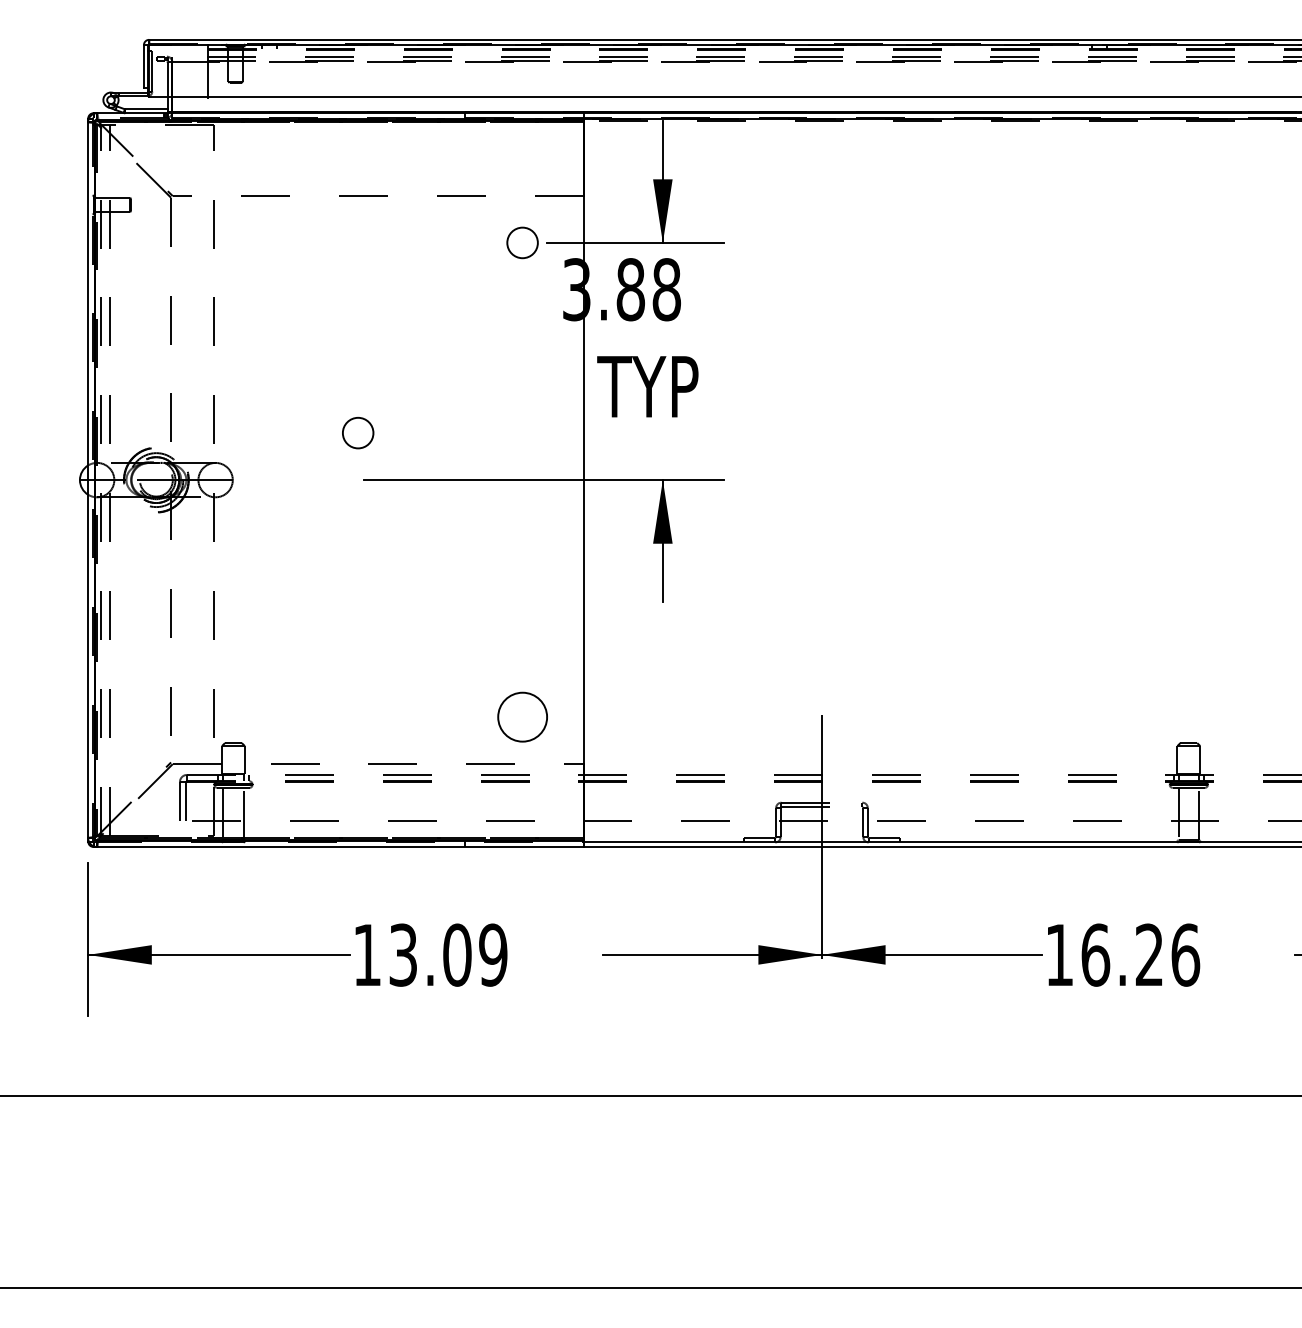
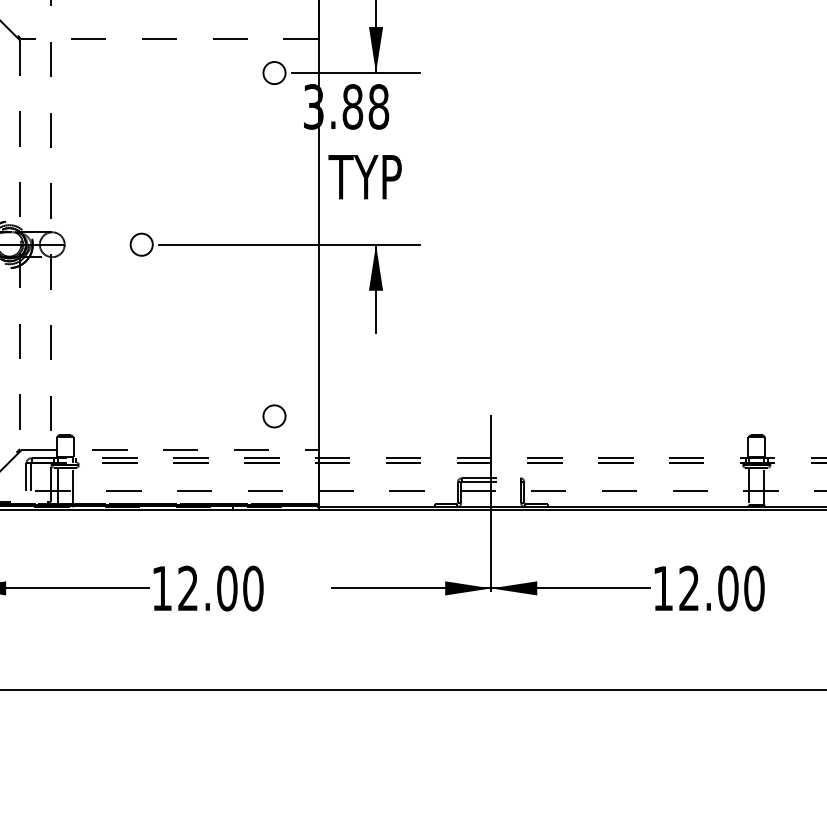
circle: (358, 433) -> (141, 245), moved
circle: (522, 717) -> (274, 416), size x0.62
text: (448, 954) -> (220, 588), 13.09 -> 12.00
text: (1140, 954) -> (721, 588), 16.26 -> 12.00

